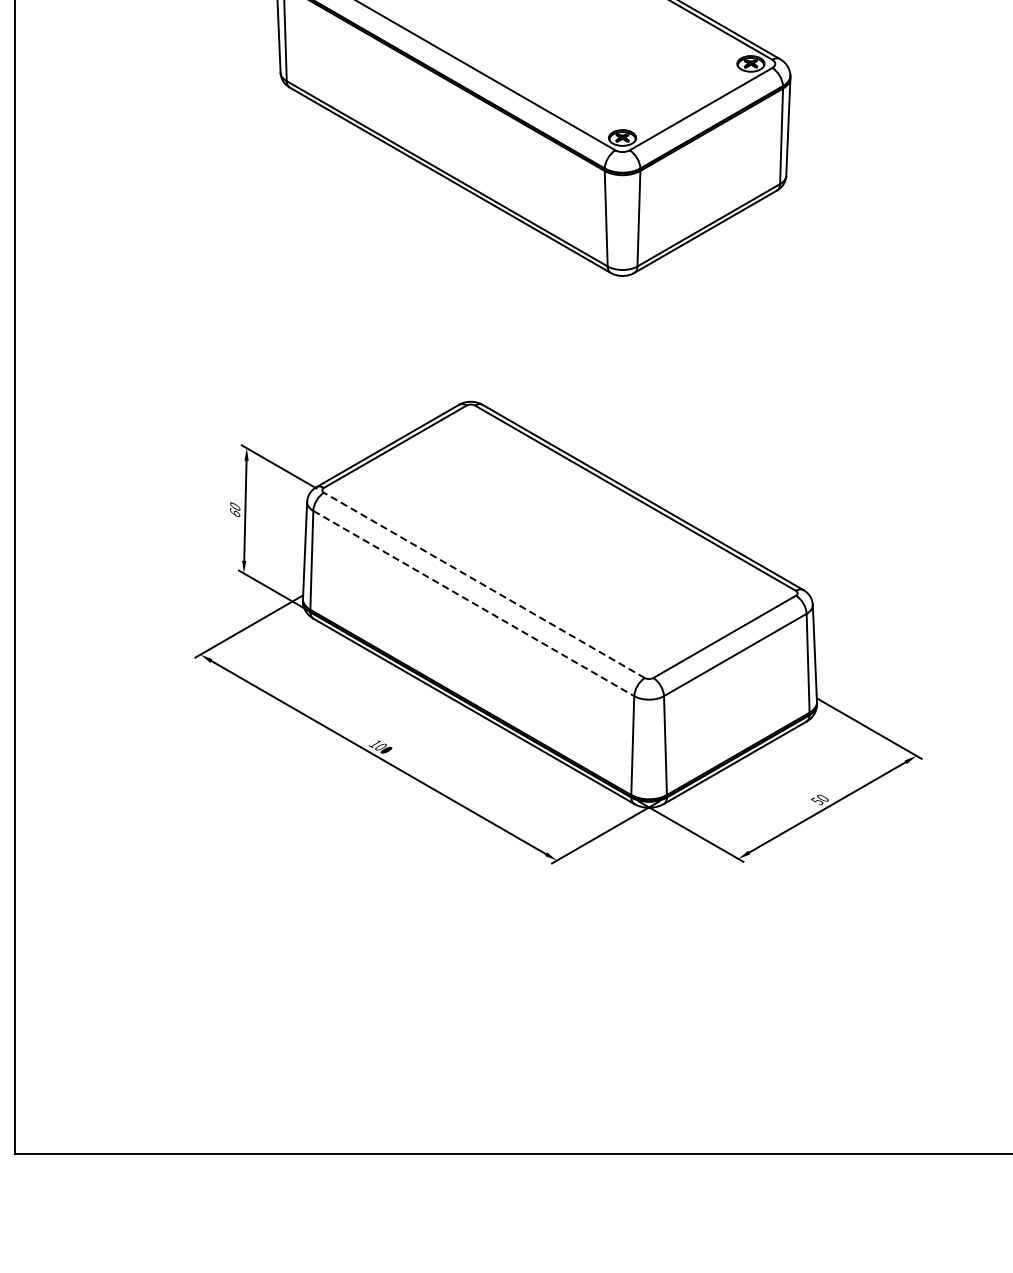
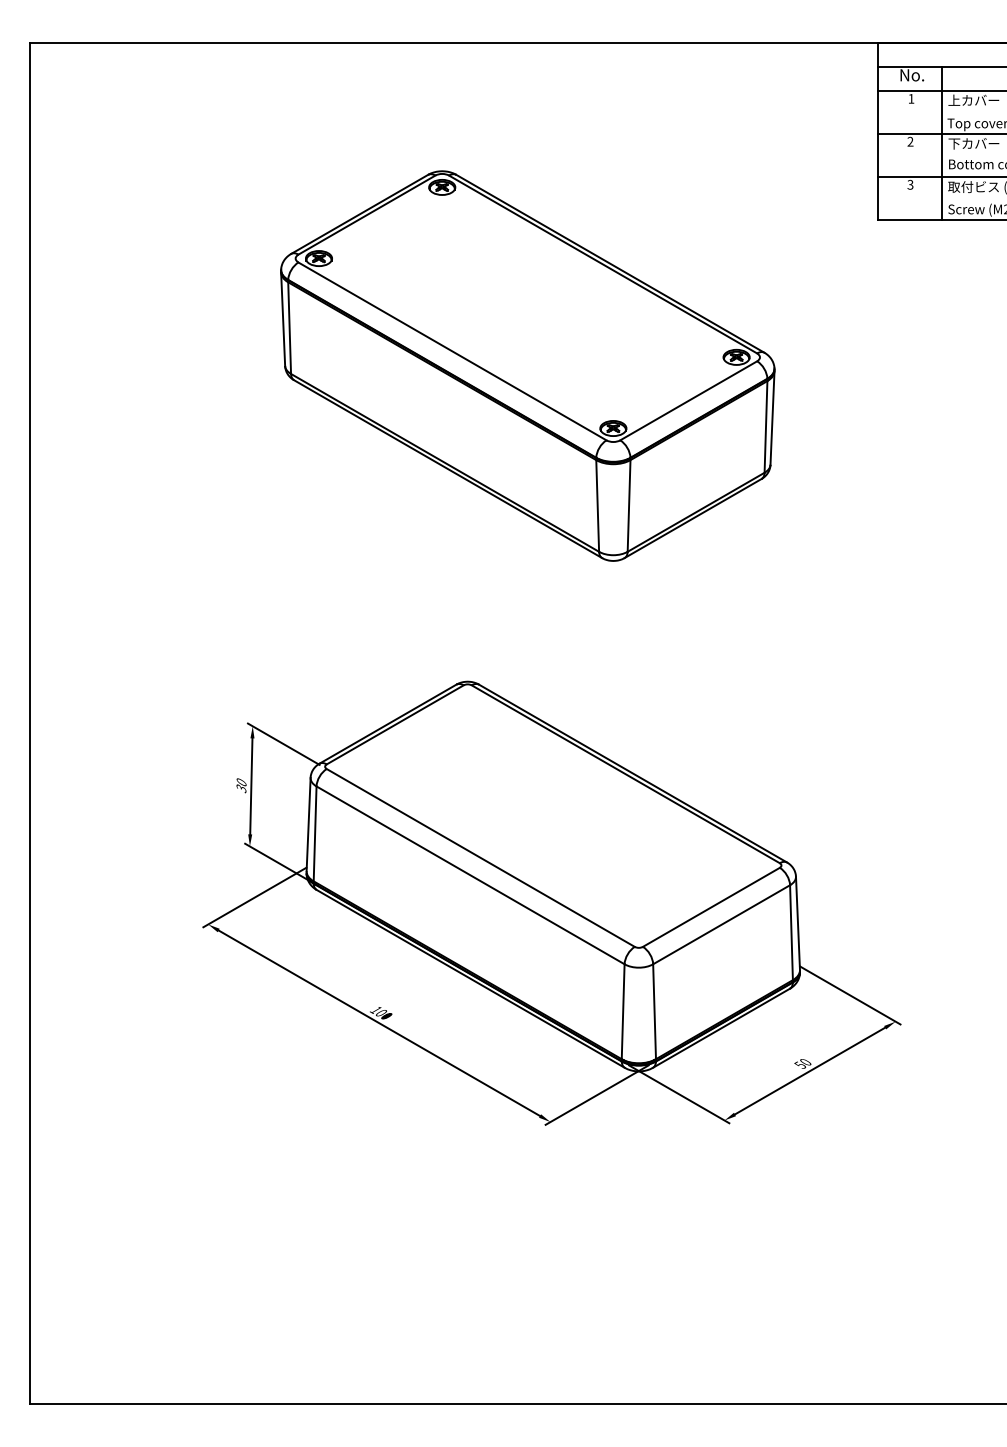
text: (235, 513) -> (241, 788), 60 -> 30
line: (484, 584) -> (480, 857), dashed -> solid
line: (473, 603) -> (470, 875), dashed -> solid

